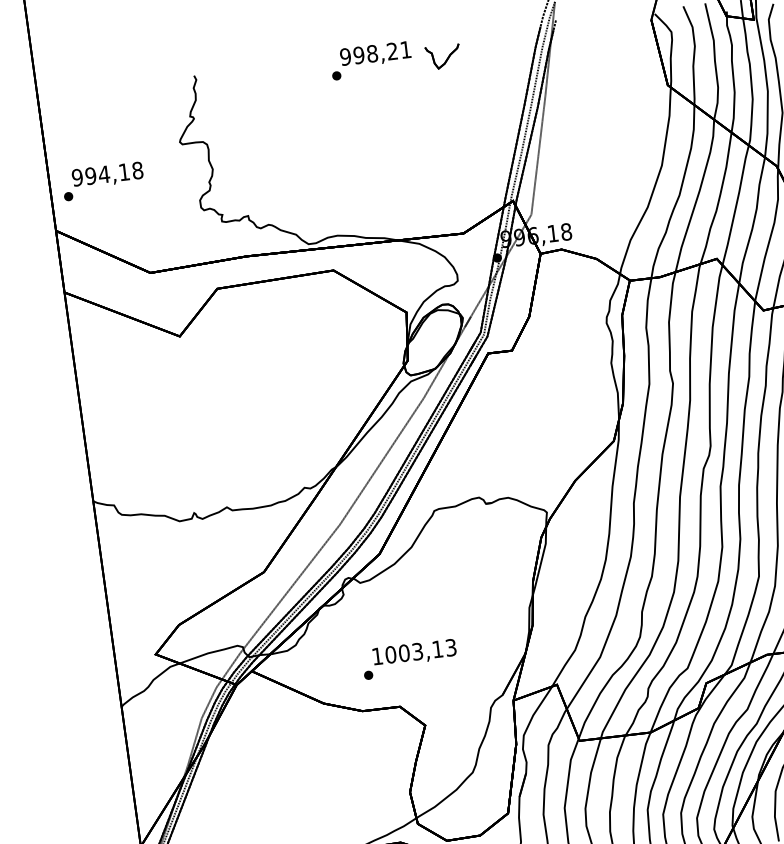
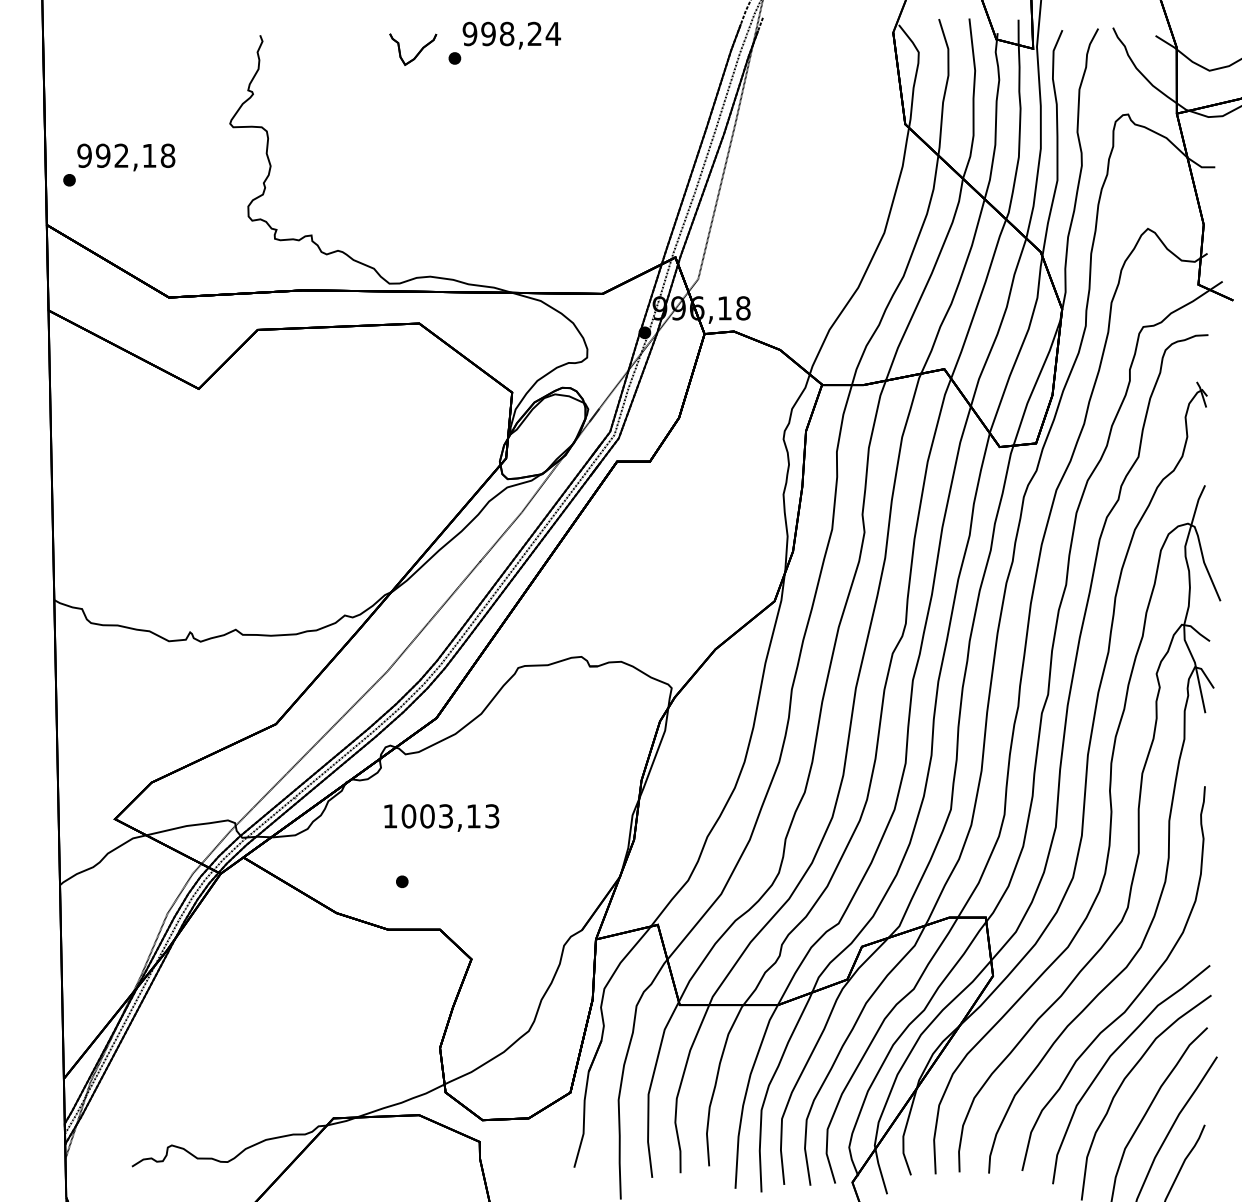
text: (405, 49) -> (553, 33), 998,21 -> 998,24
part: (443, 56) -> (413, 49), moved
text: (104, 174) -> (121, 155), 994,18 -> 992,18
text: (414, 652) -> (441, 817), moved

